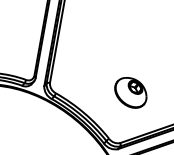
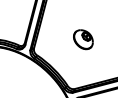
part: (130, 92) -> (83, 39), moved

